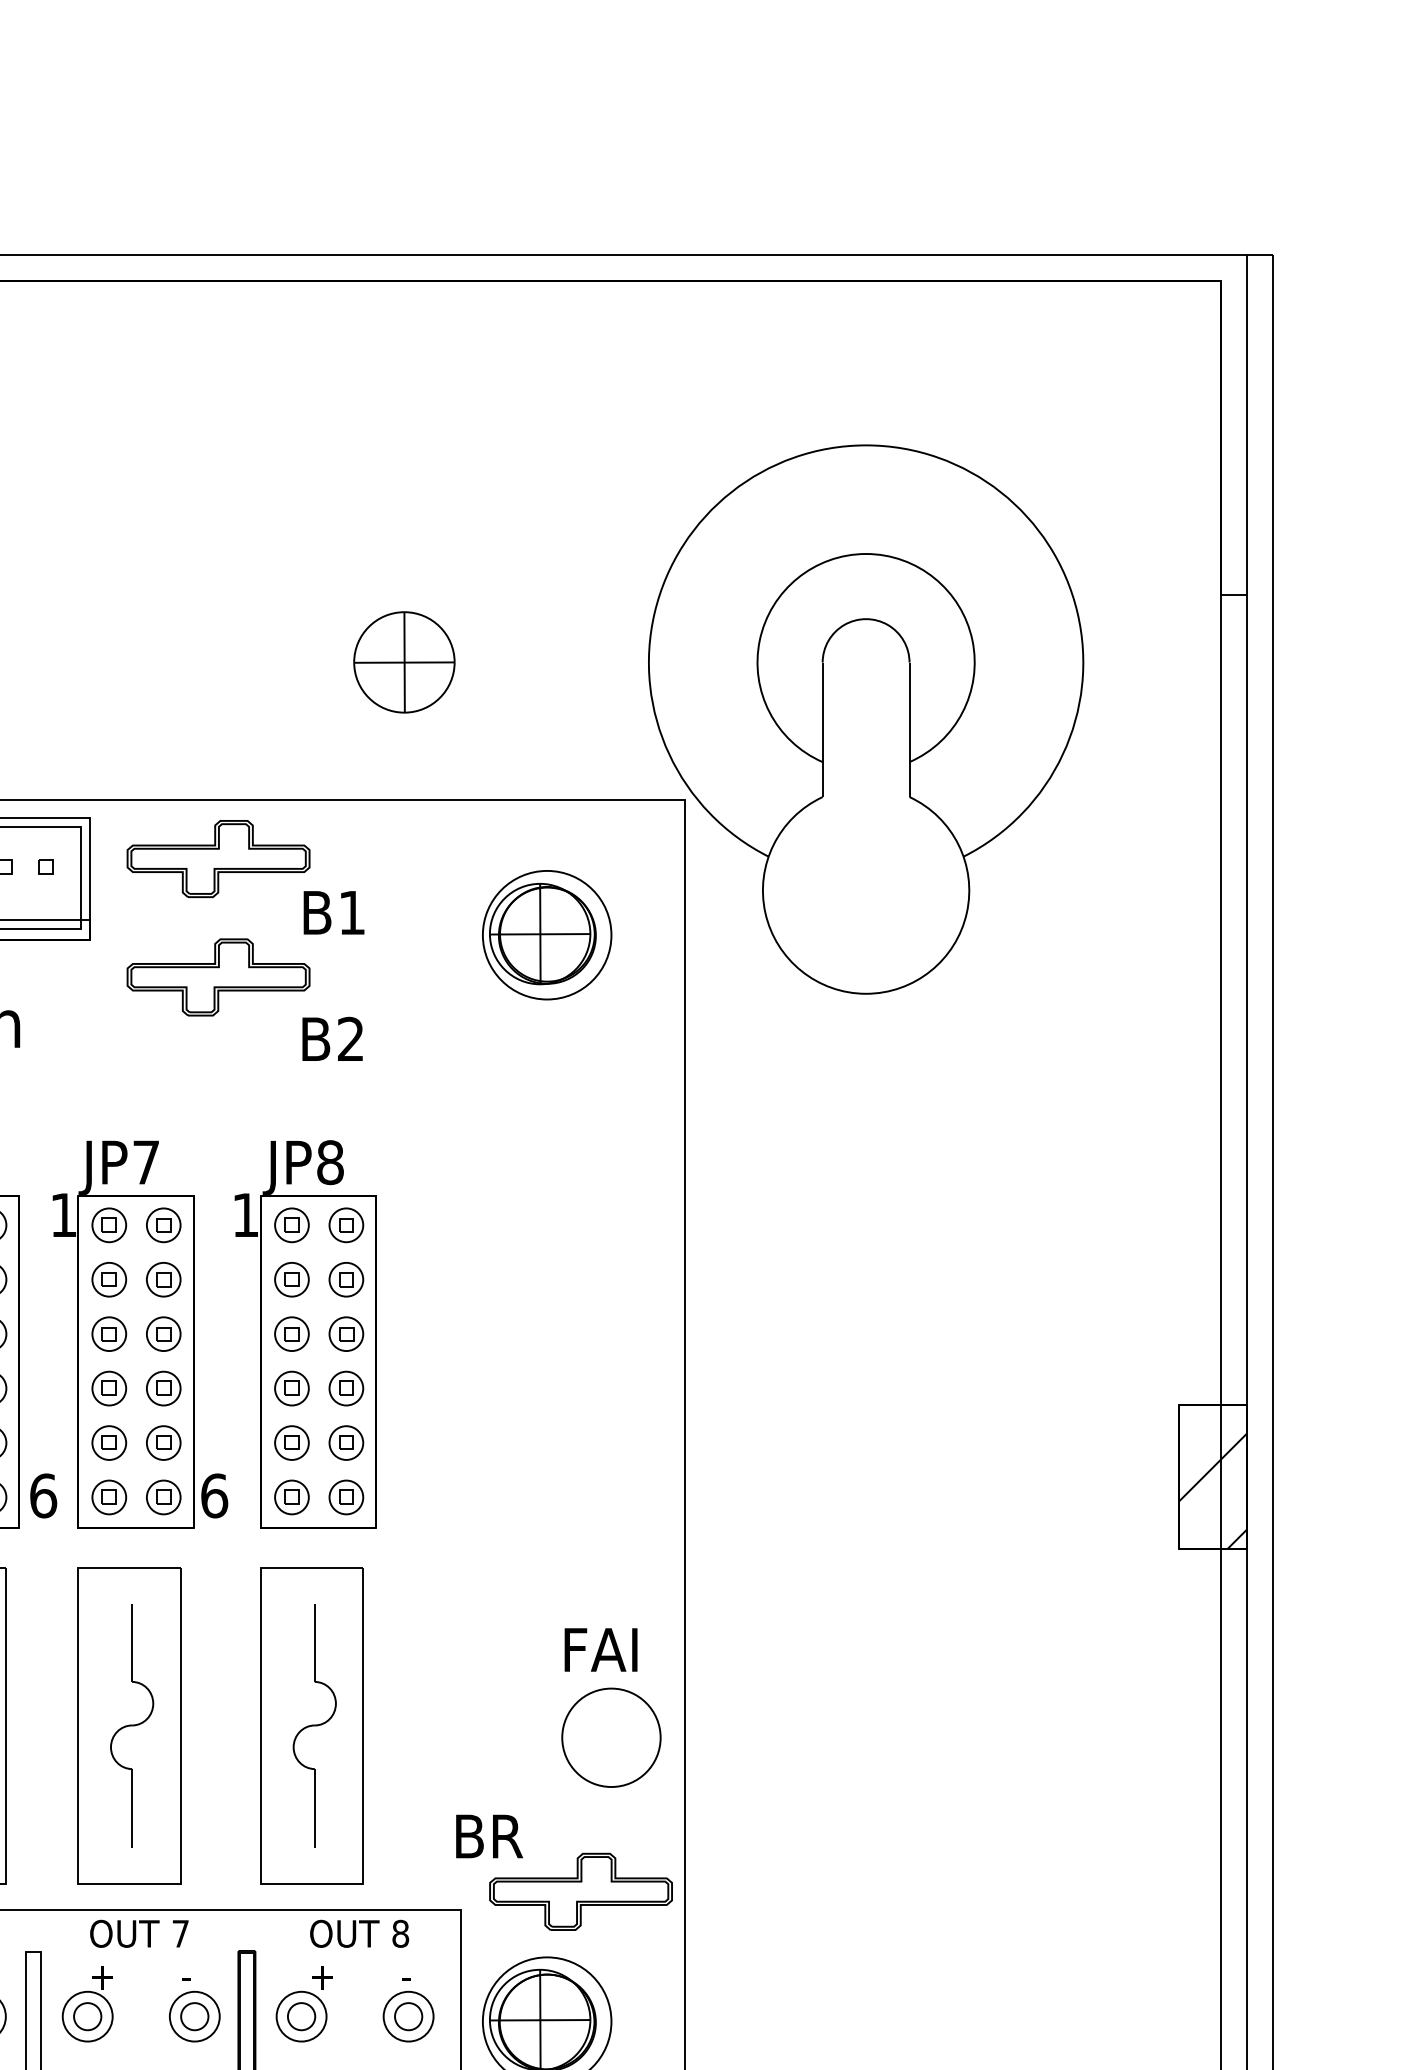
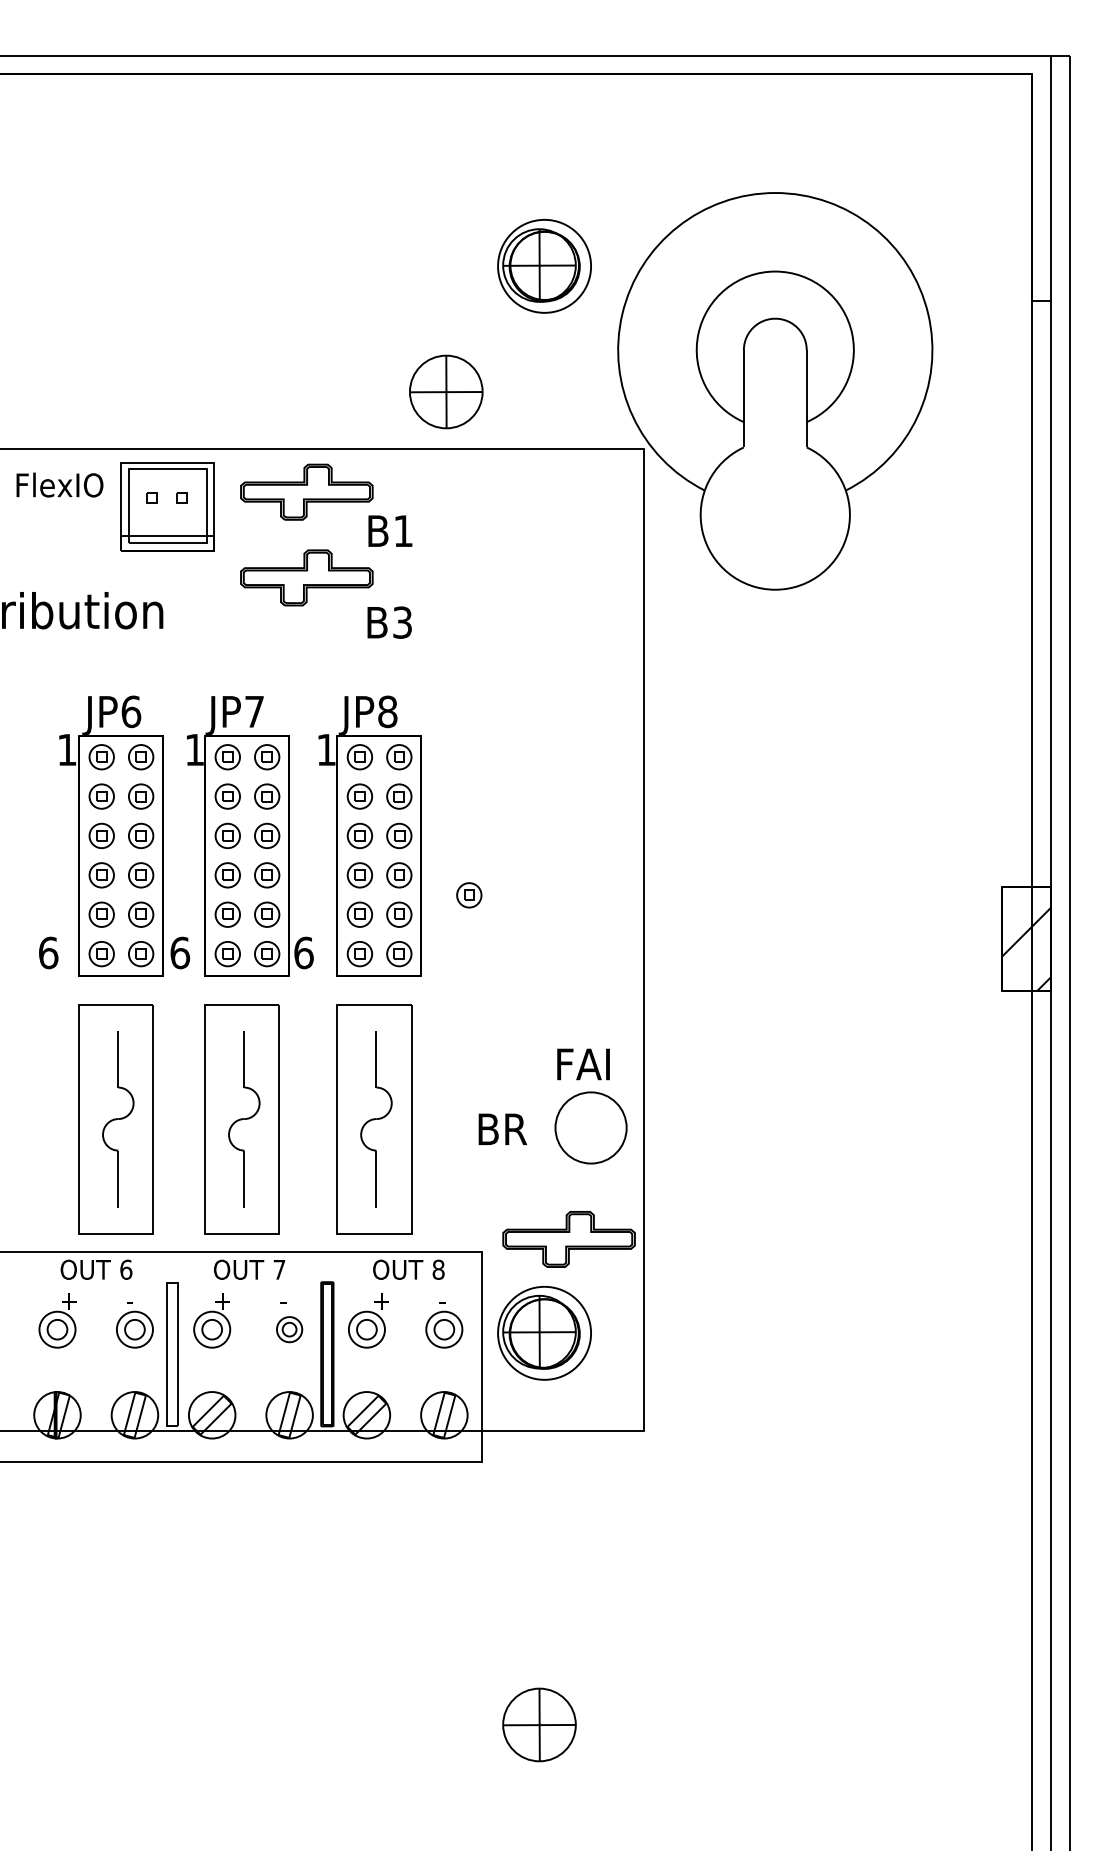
part: (404, 661) -> (446, 391), moved
part: (547, 935) -> (544, 266), moved
text: (350, 1039) -> (402, 622), B2 -> B3
part: (443, 1416) -> (469, 895), added
text: (489, 1835) -> (502, 1128), moved
part: (194, 2016) -> (289, 1329), size x0.7

